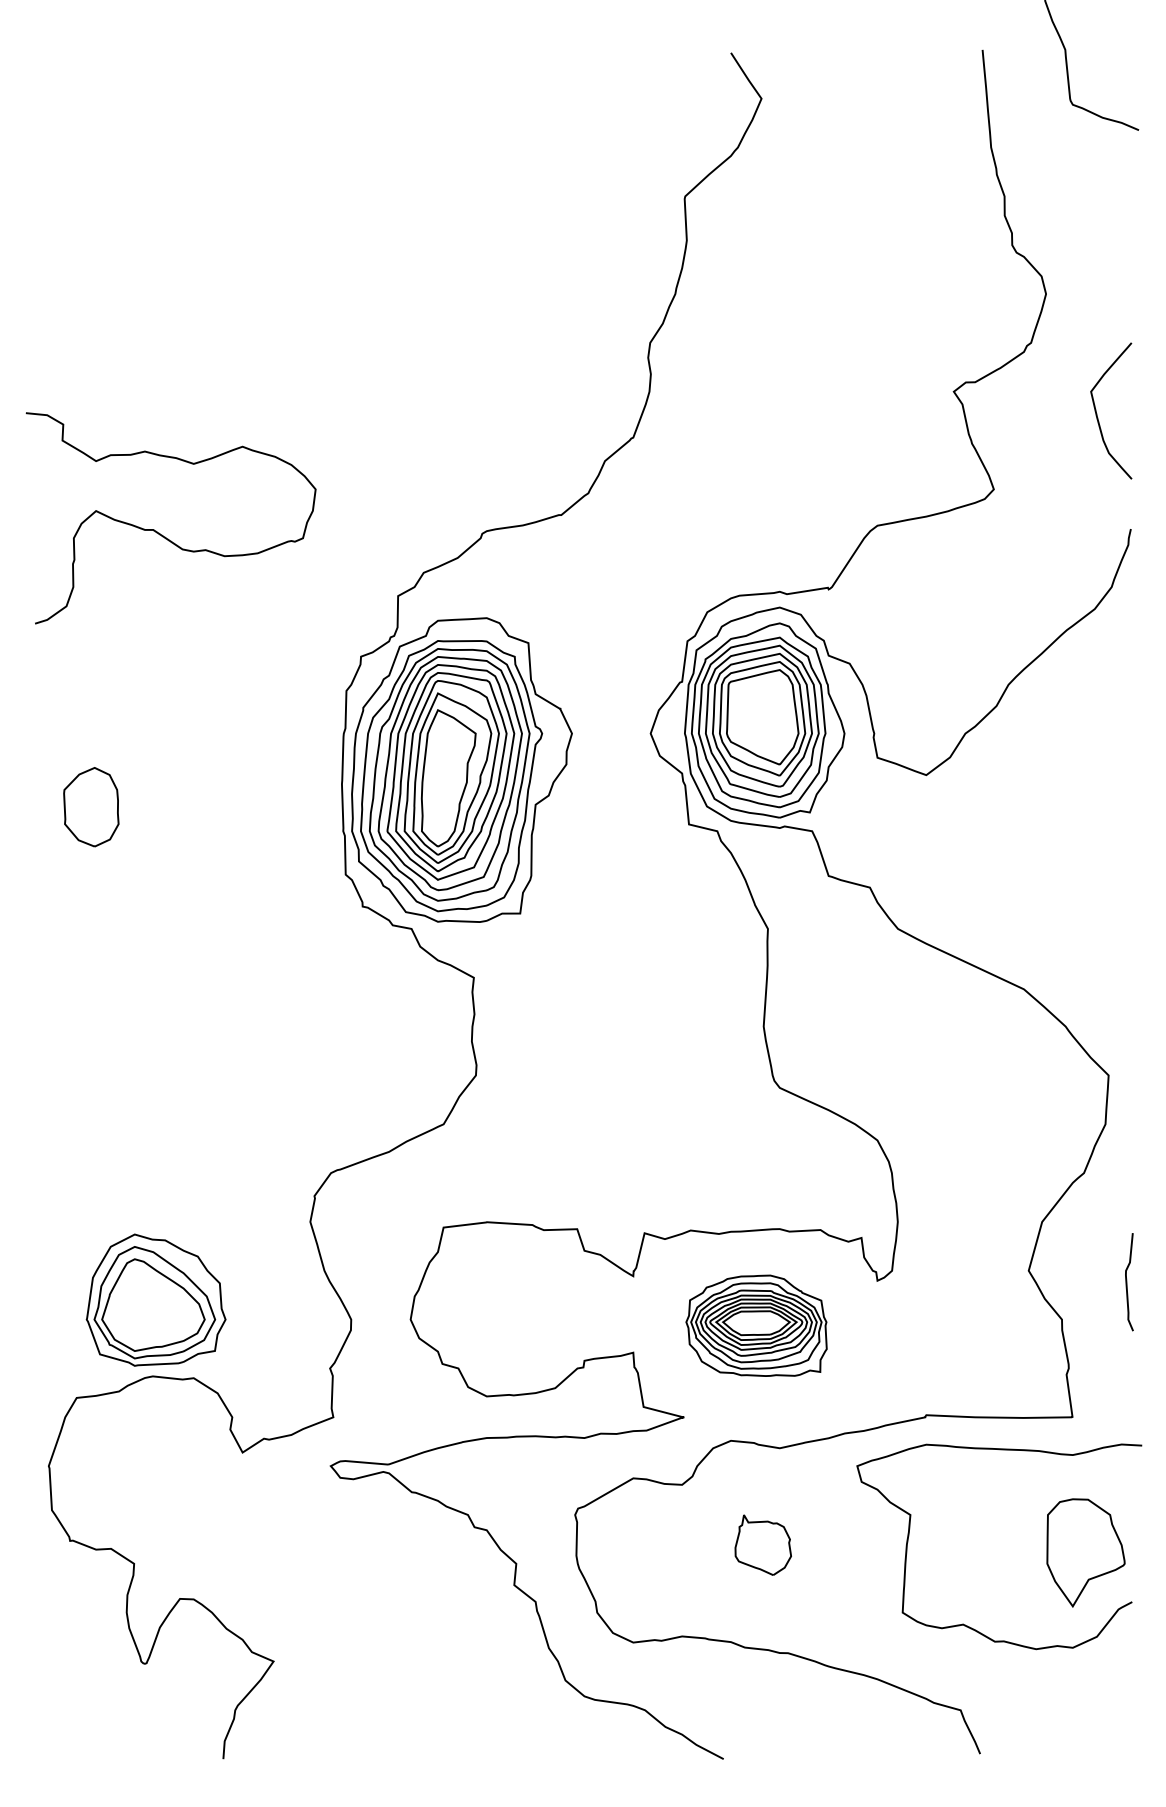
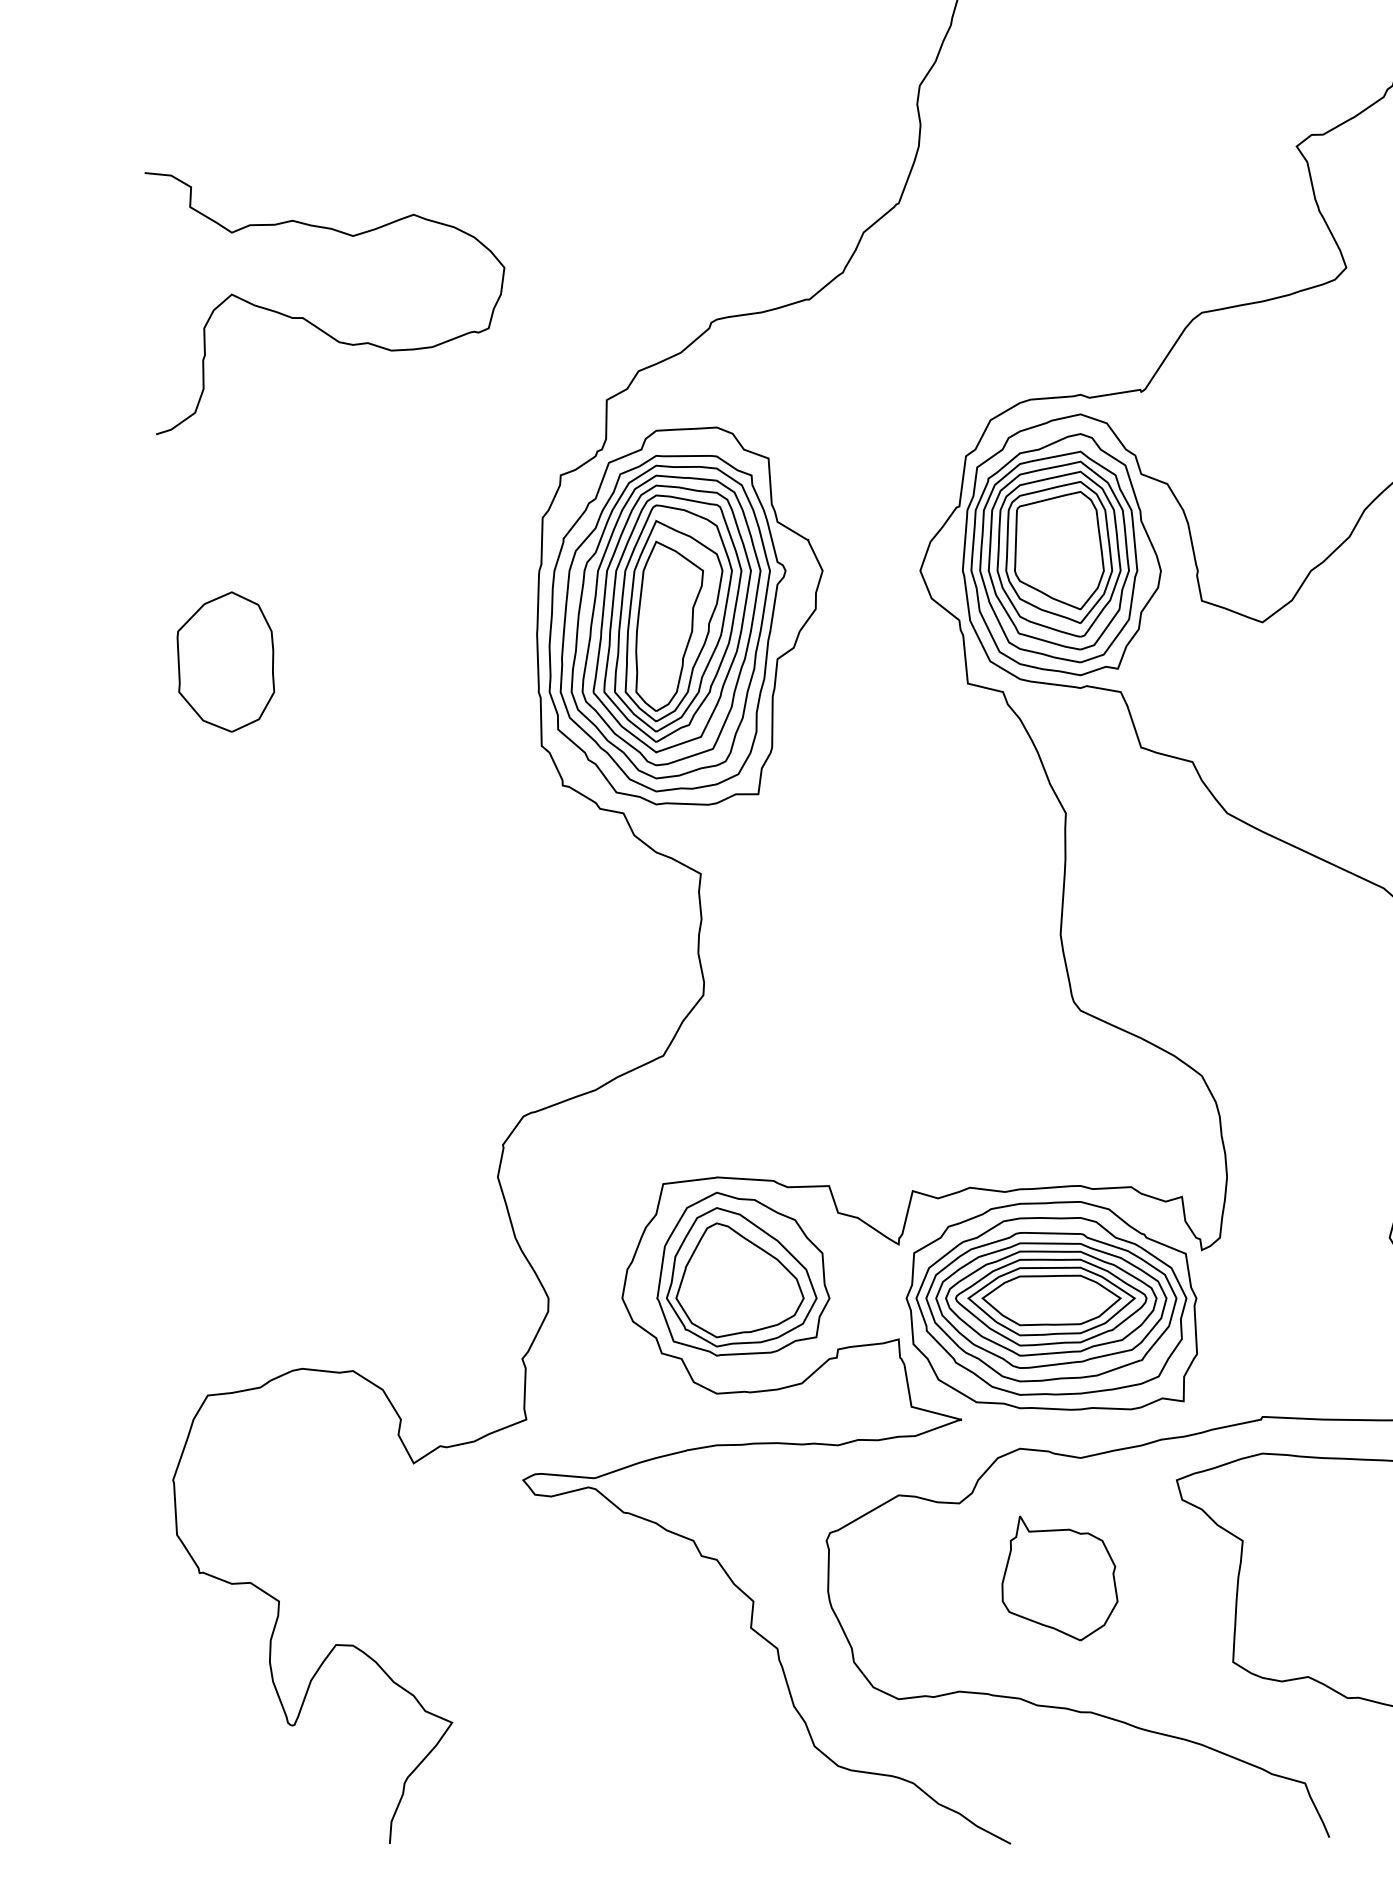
part: (91, 807) -> (226, 662), size x1.43
part: (155, 1299) -> (742, 1273), moved
part: (756, 1325) -> (1051, 1305), size x1.67
part: (763, 1544) -> (1060, 1577), size x1.67

